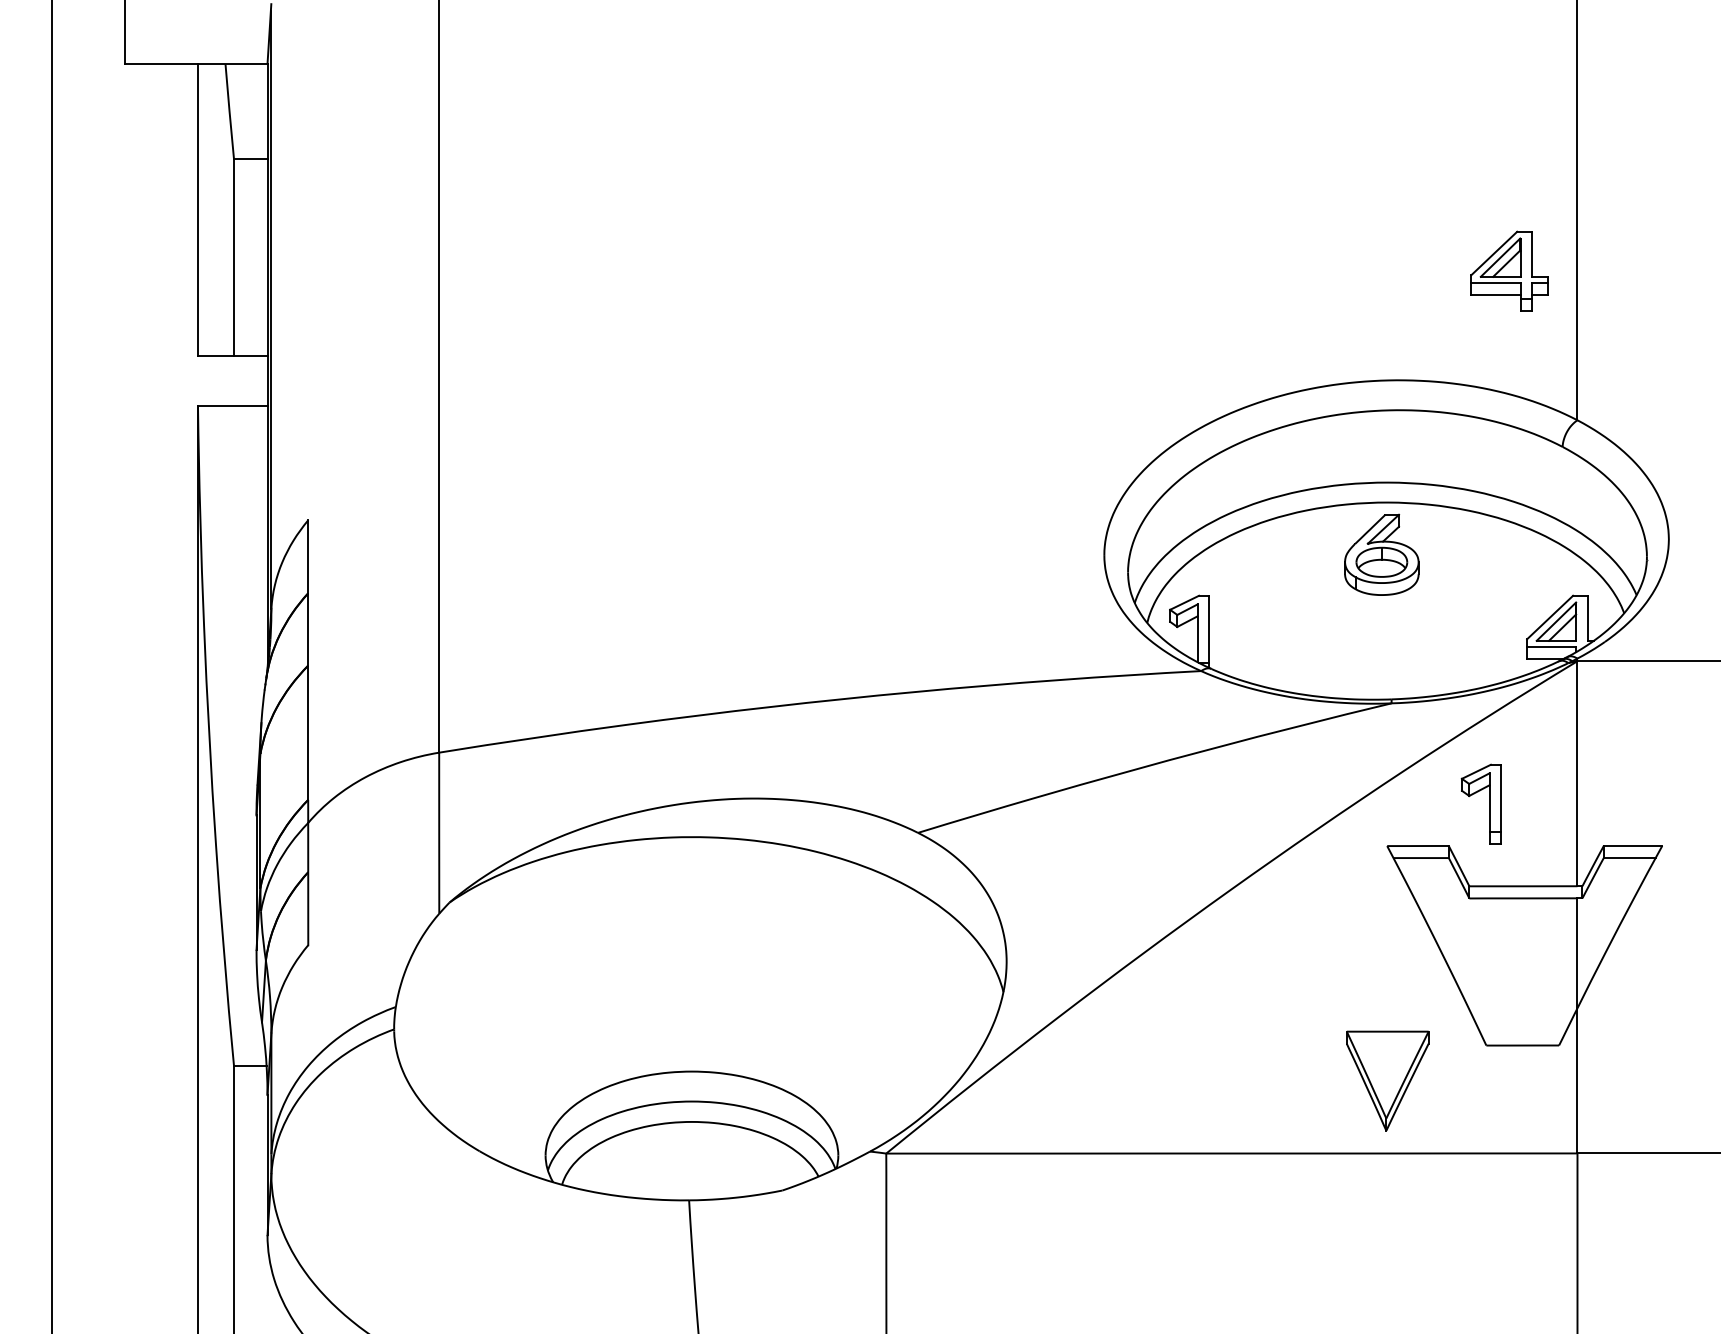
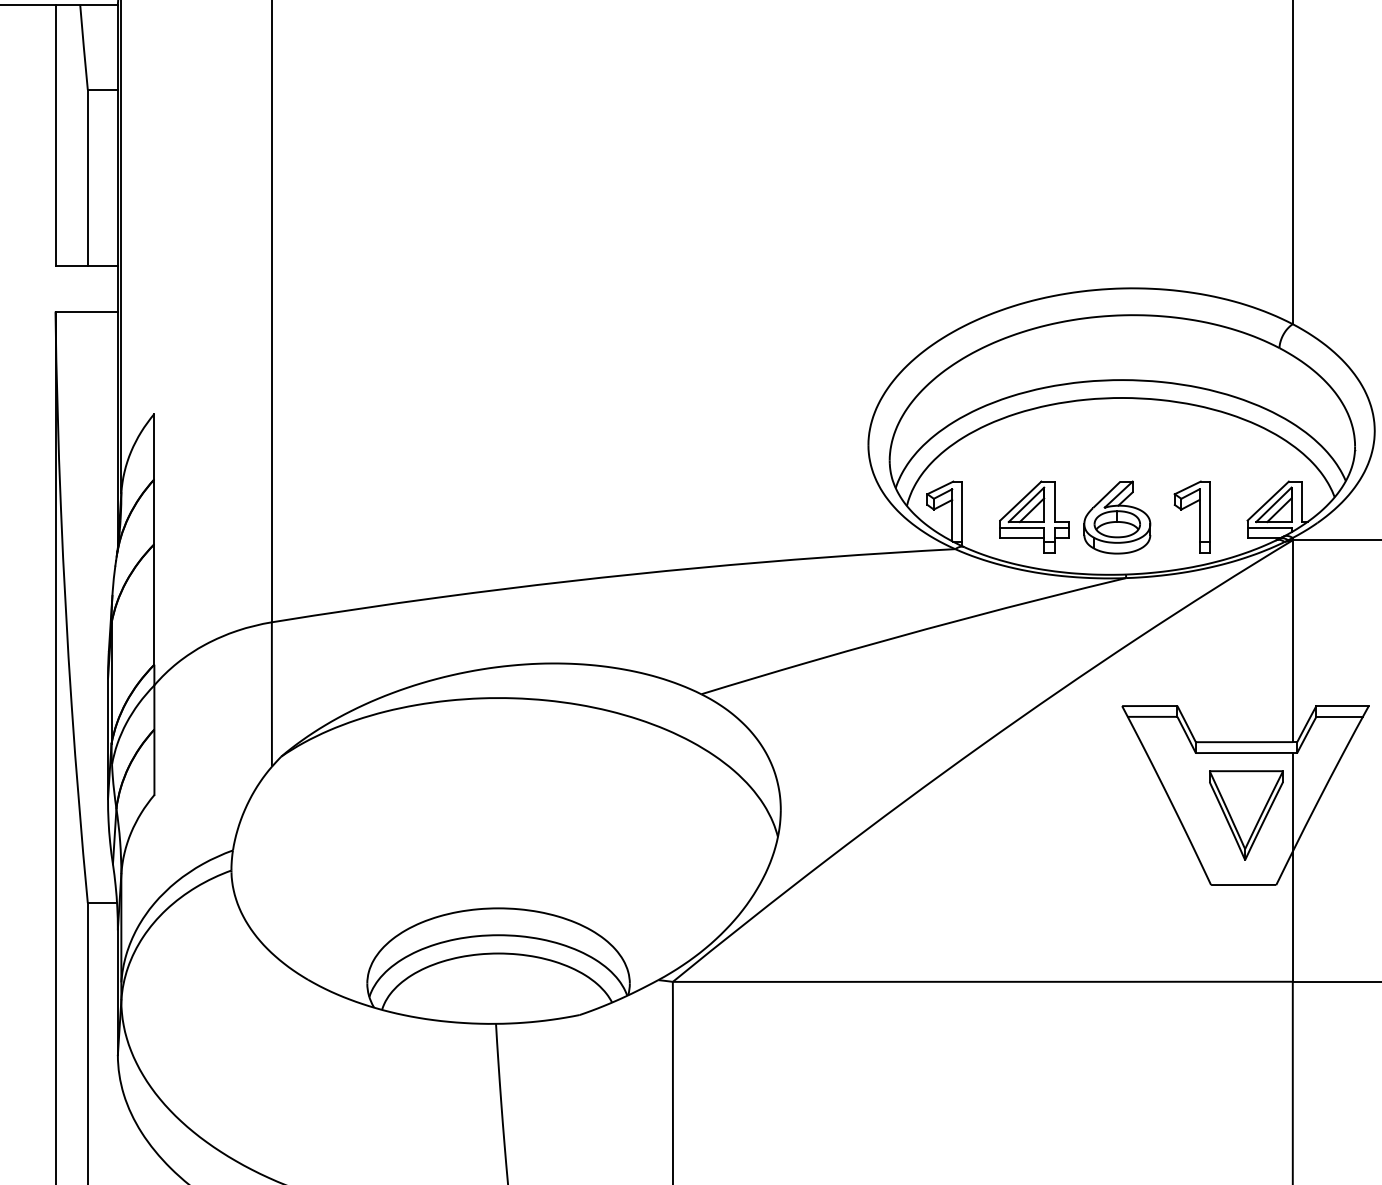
part: (1509, 270) -> (1034, 516), moved
part: (1381, 554) -> (1117, 517), moved
part: (1489, 803) -> (1199, 516), moved
part: (1387, 1080) -> (1246, 815), moved

